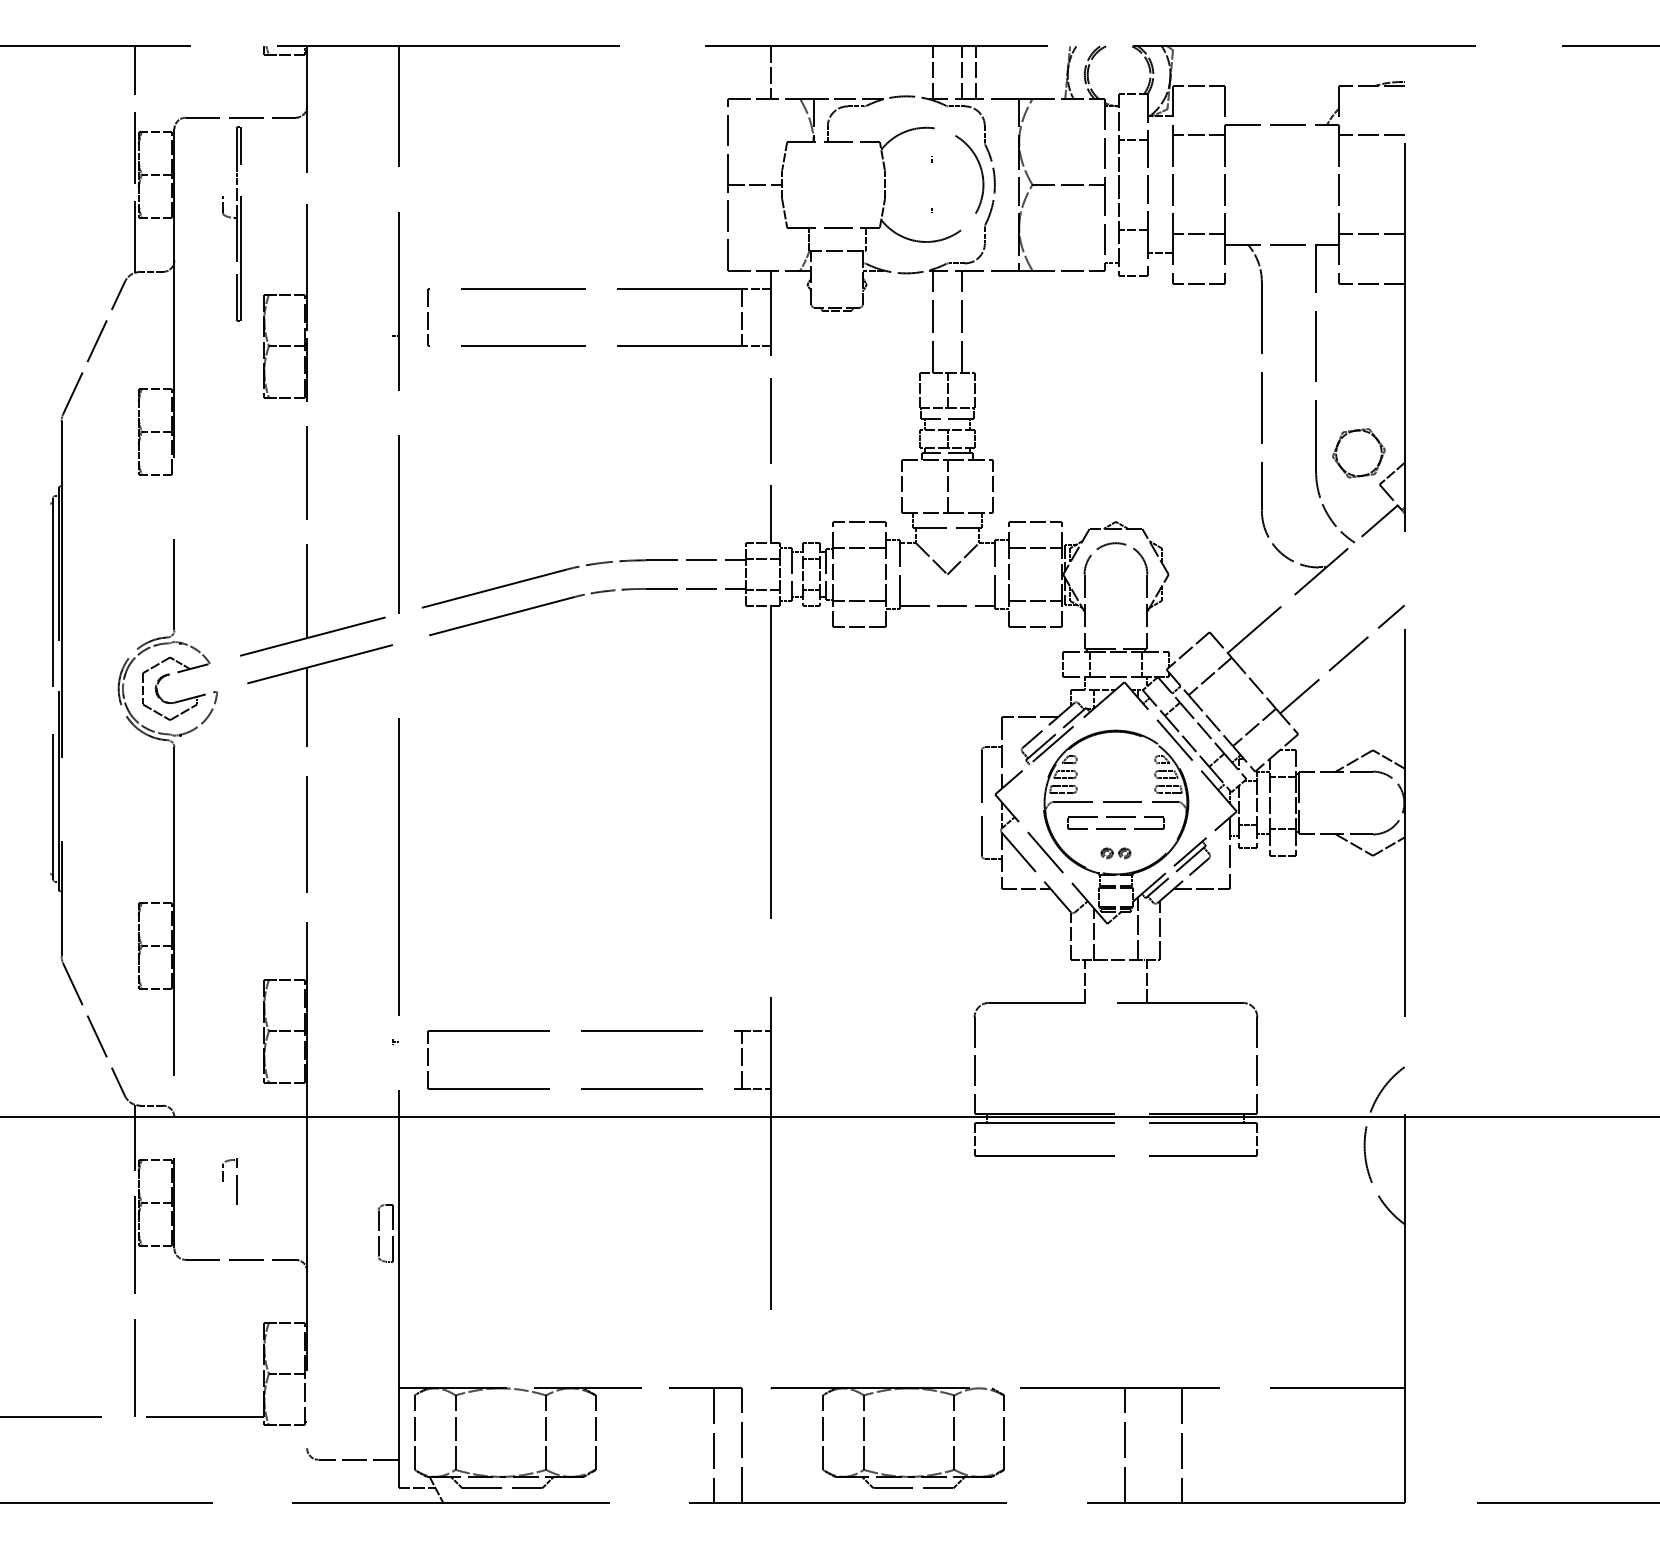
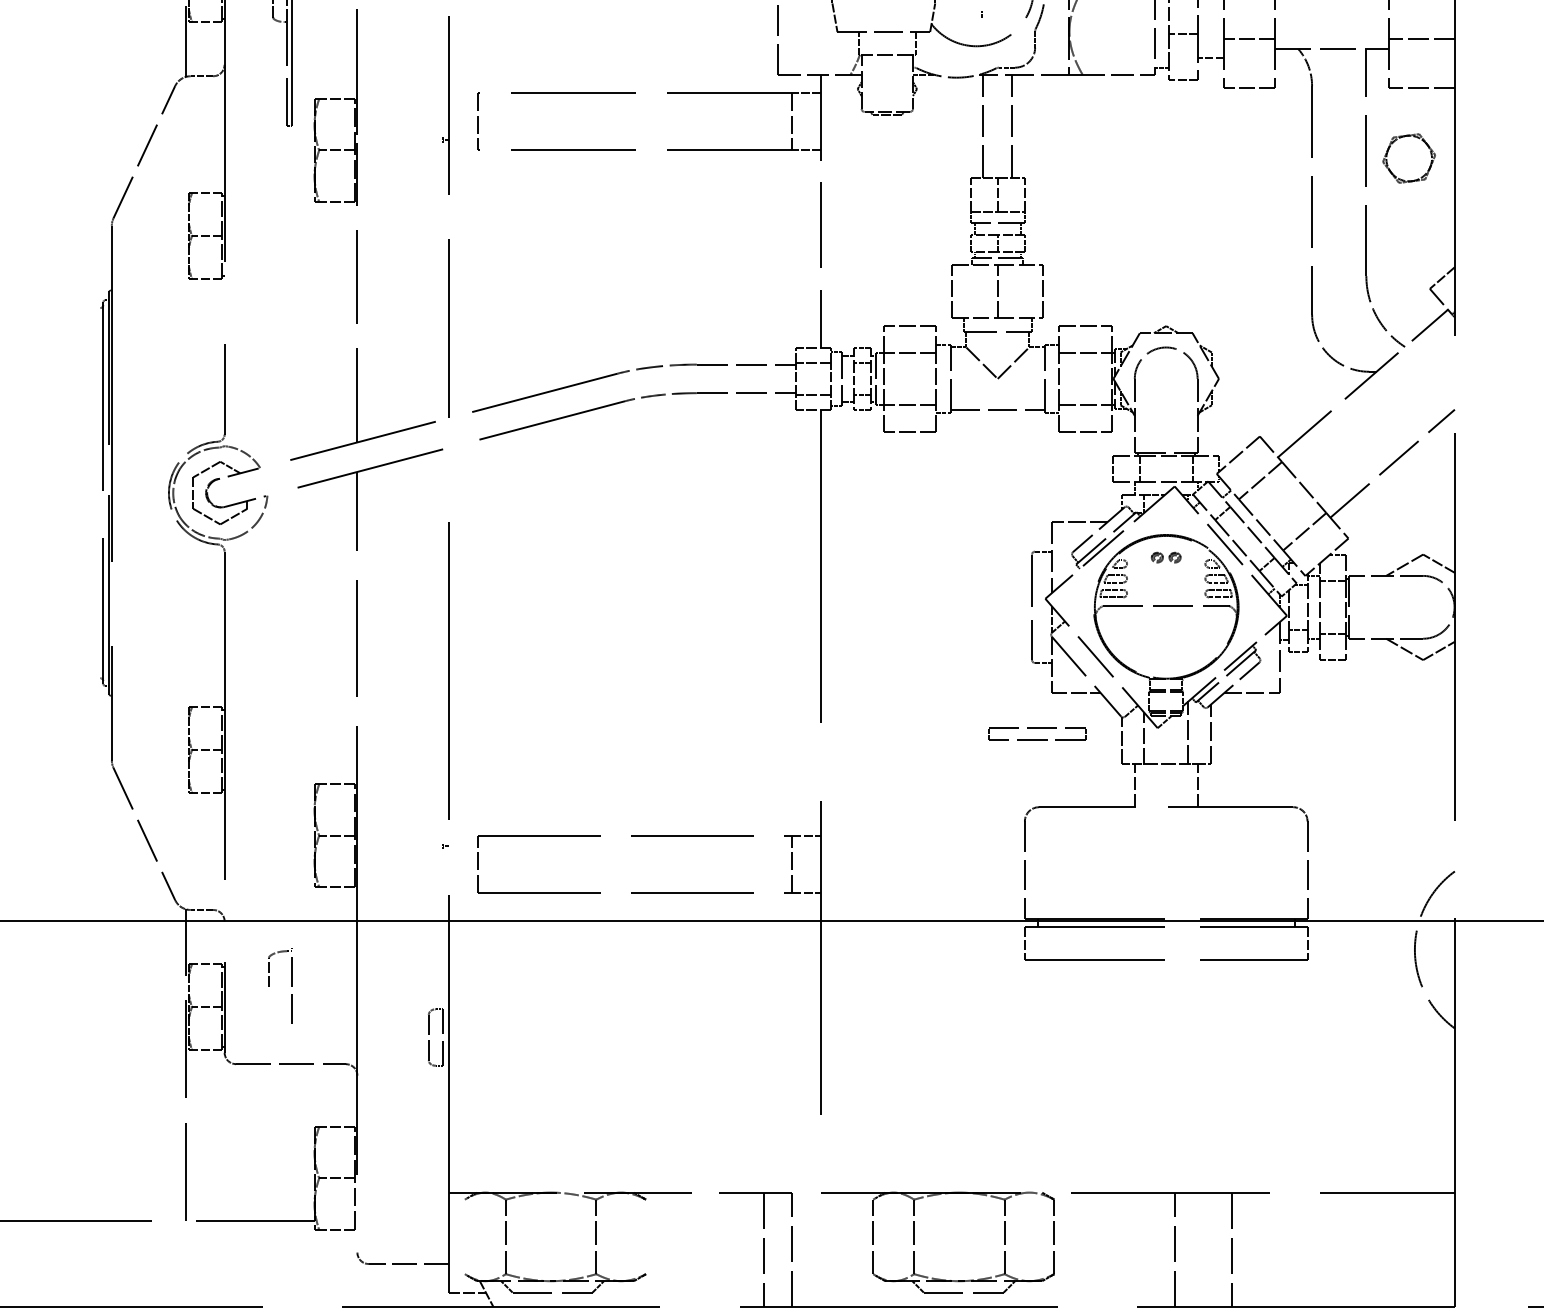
part: (1358, 453) -> (1408, 158), moved
part: (1115, 822) -> (1036, 733), moved
part: (1115, 853) -> (1165, 557), moved
part: (229, 1181) -> (279, 985), size x1.6
line: (414, 1432) -> (464, 1236), removed
line: (595, 1432) -> (645, 1236), removed

